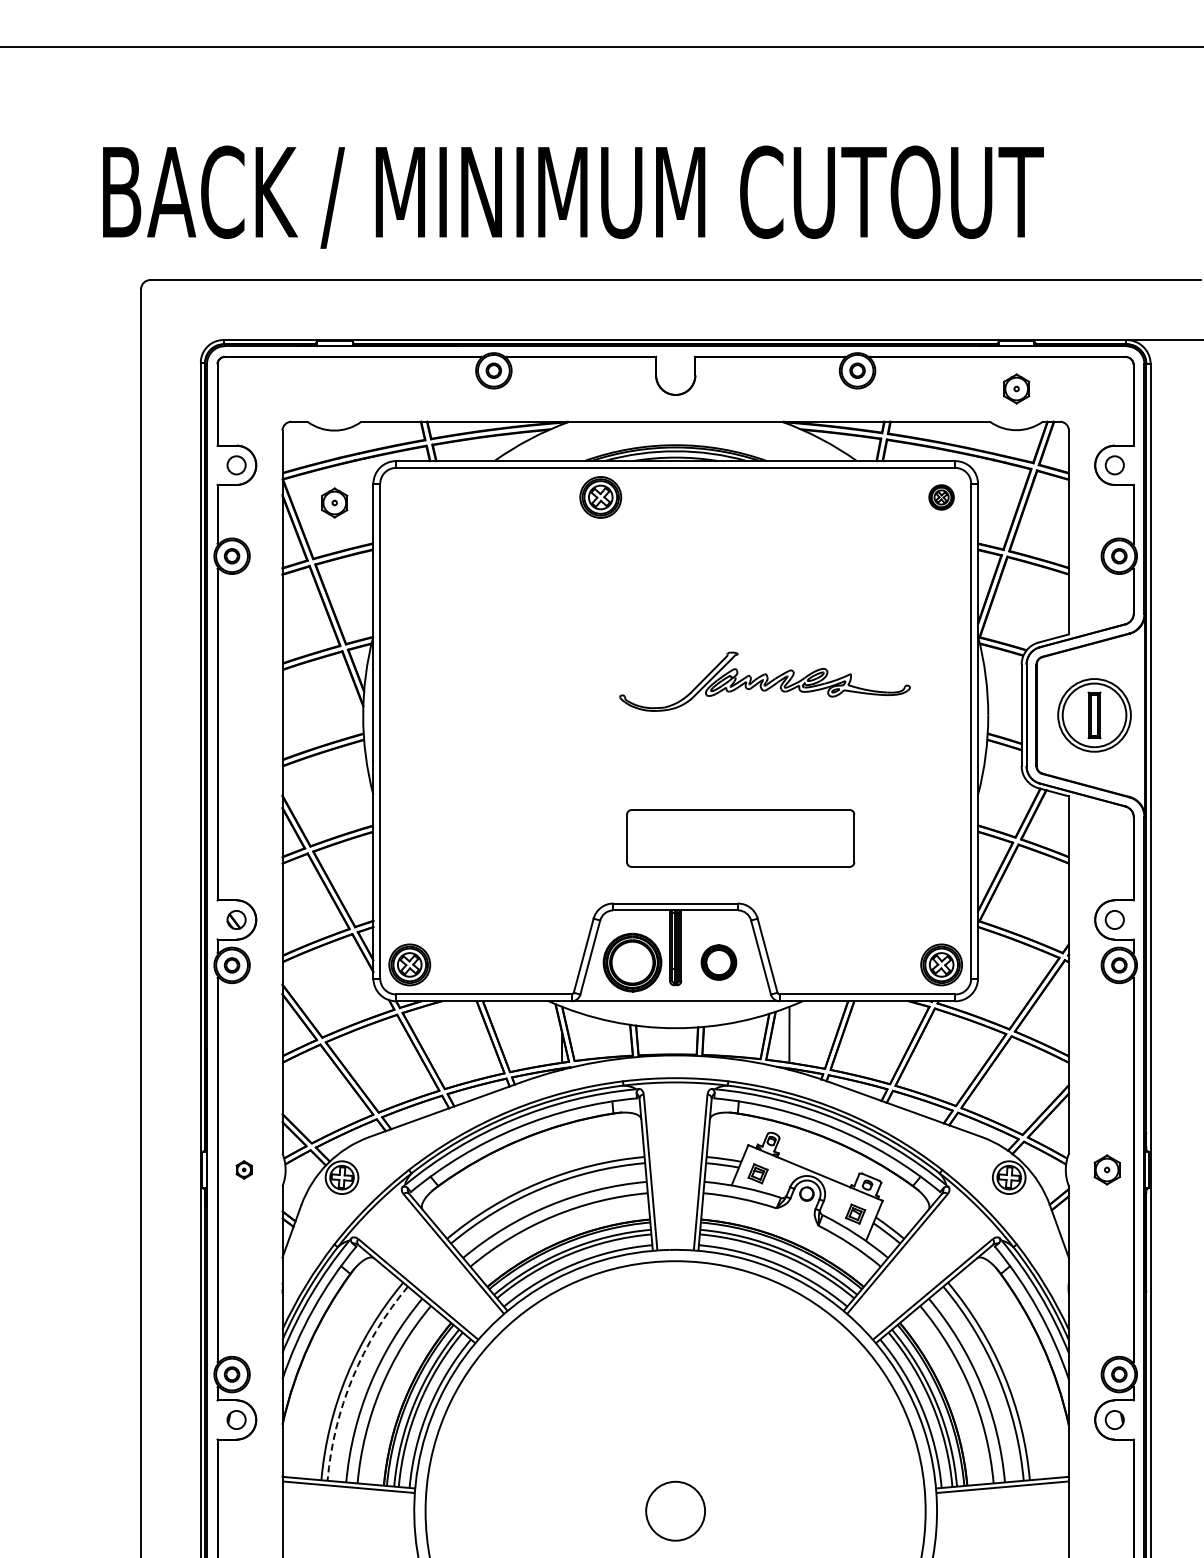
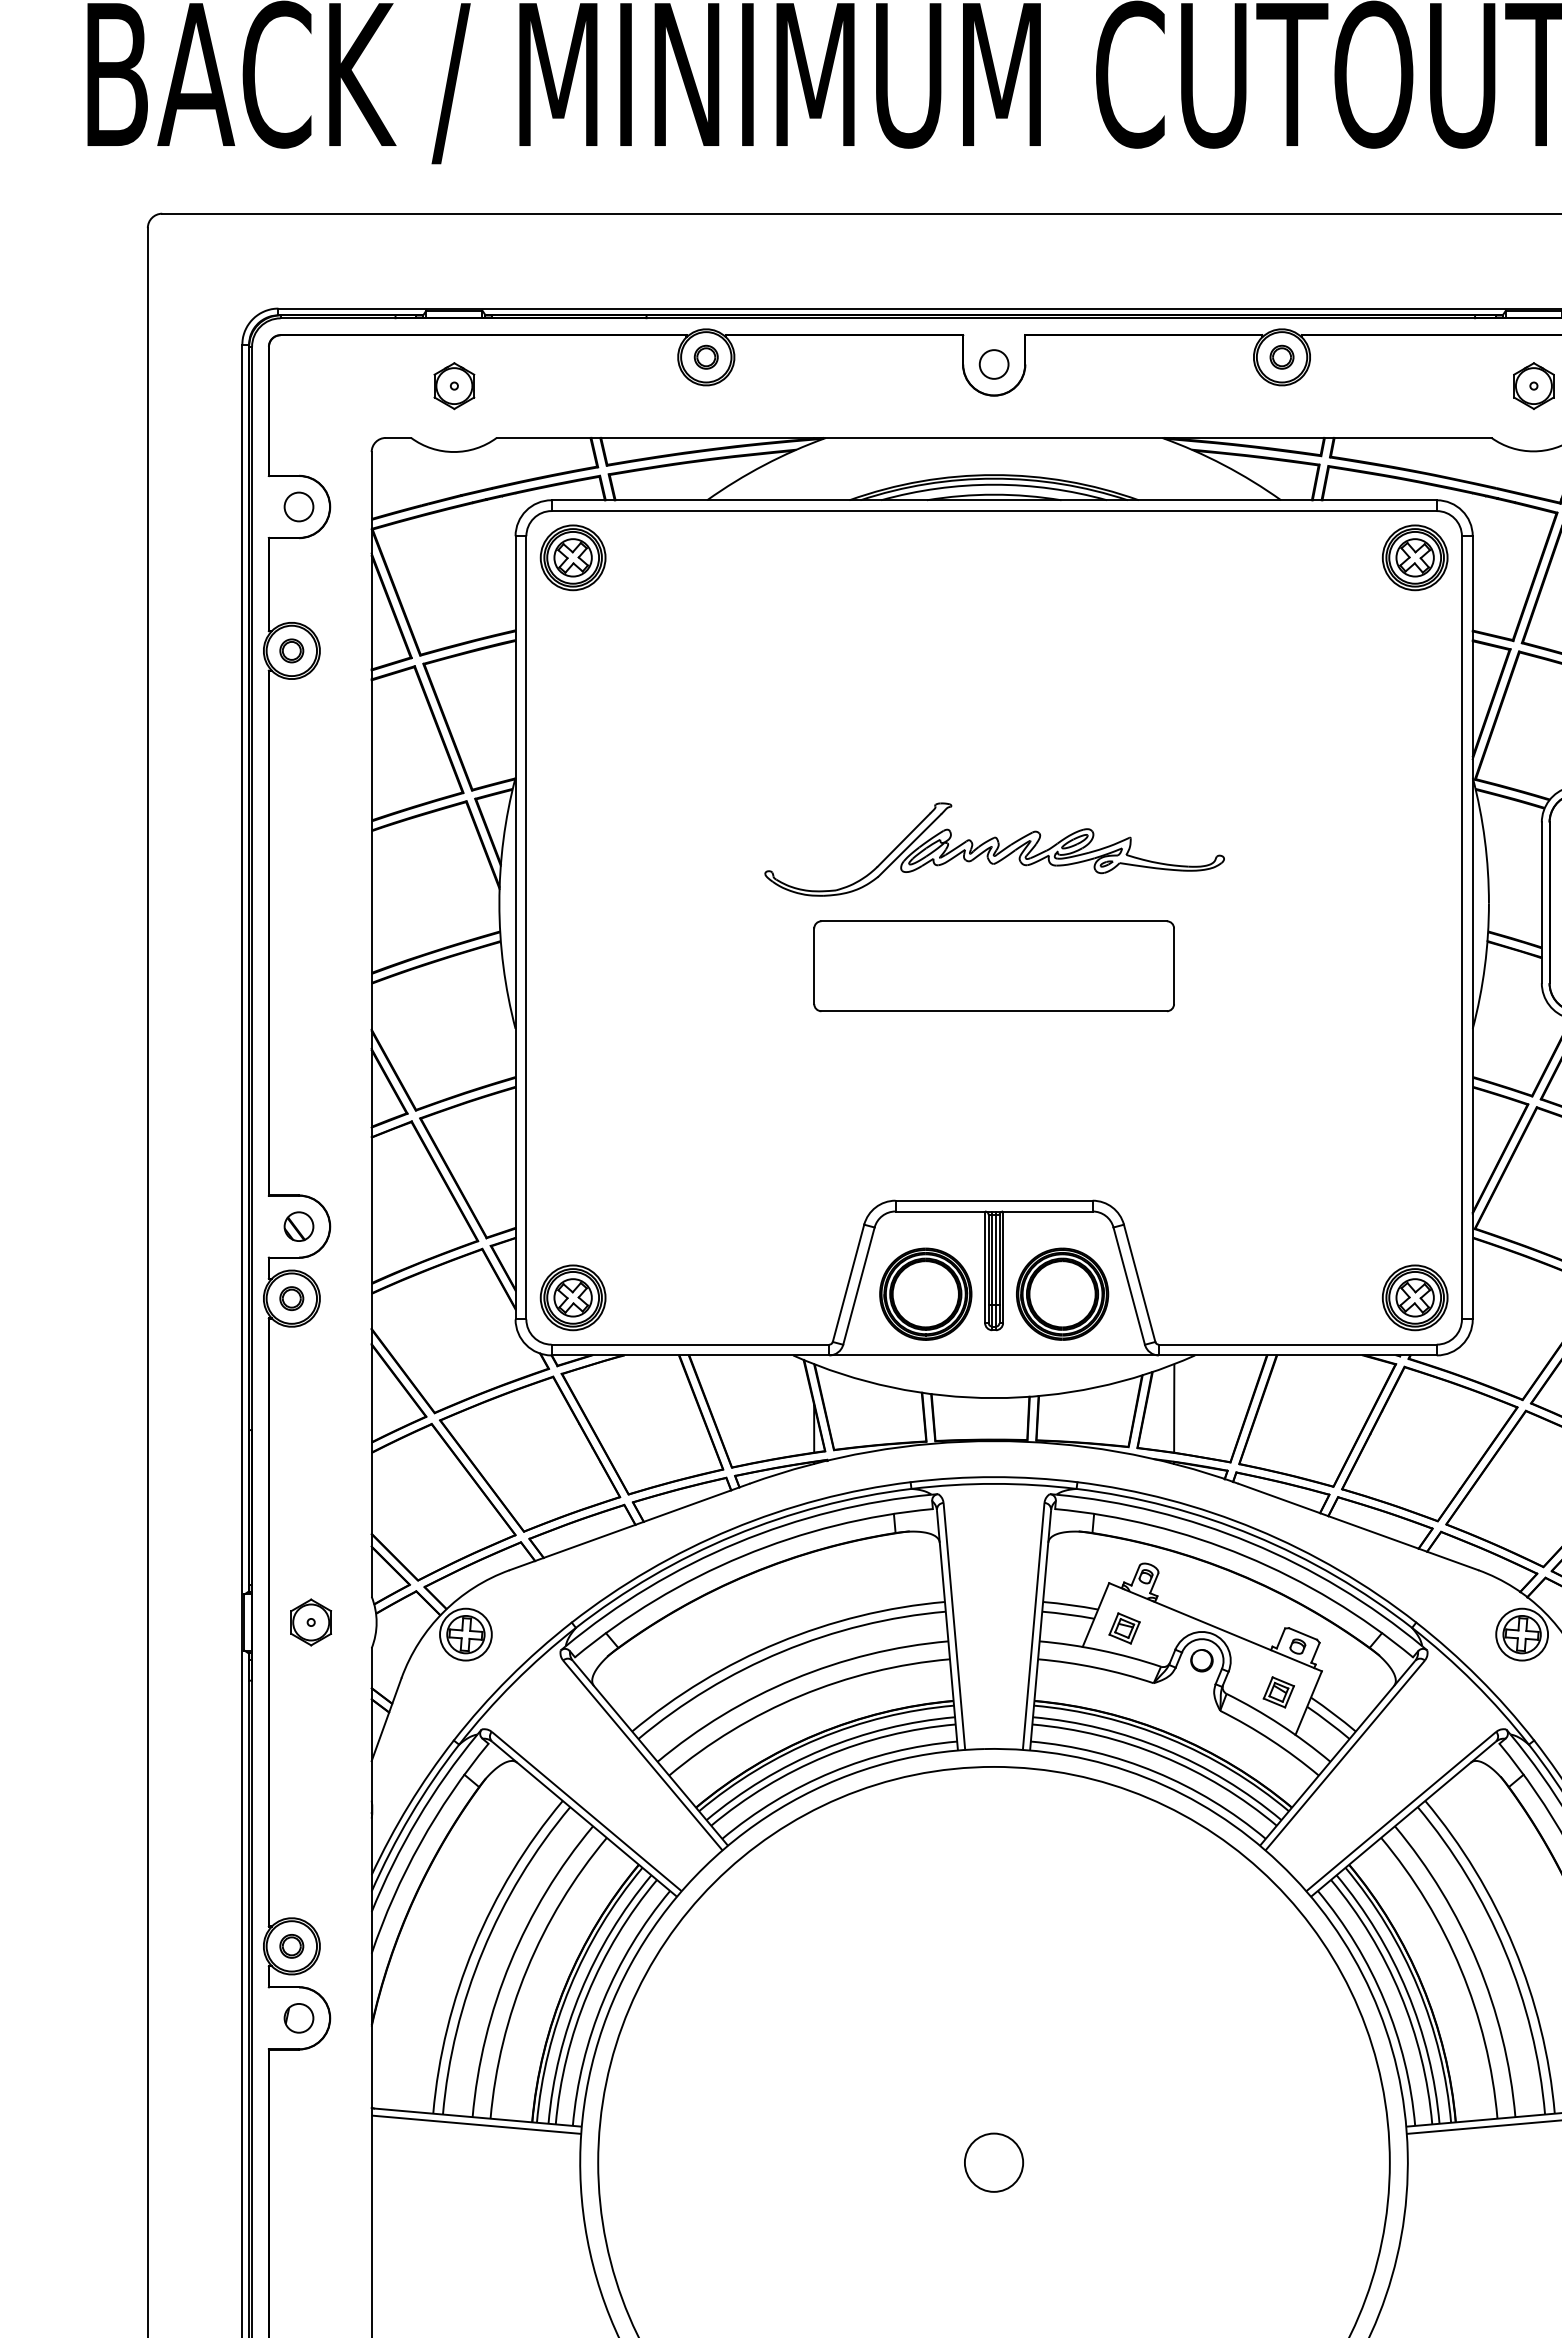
circle: (675, 375) -> (993, 364), added
part: (600, 497) -> (572, 557), moved
part: (941, 497) -> (1414, 557), size x1.67
part: (334, 502) -> (453, 385), moved
part: (764, 681) -> (993, 849), moved
part: (740, 838) -> (993, 966), moved
part: (718, 962) -> (1061, 1294), size x1.67
part: (243, 1169) -> (309, 1621), size x1.67
arc: (352, 1377) -> (482, 1951), dashed -> solid
circle: (675, 1510) -> (993, 2161), size x0.62

